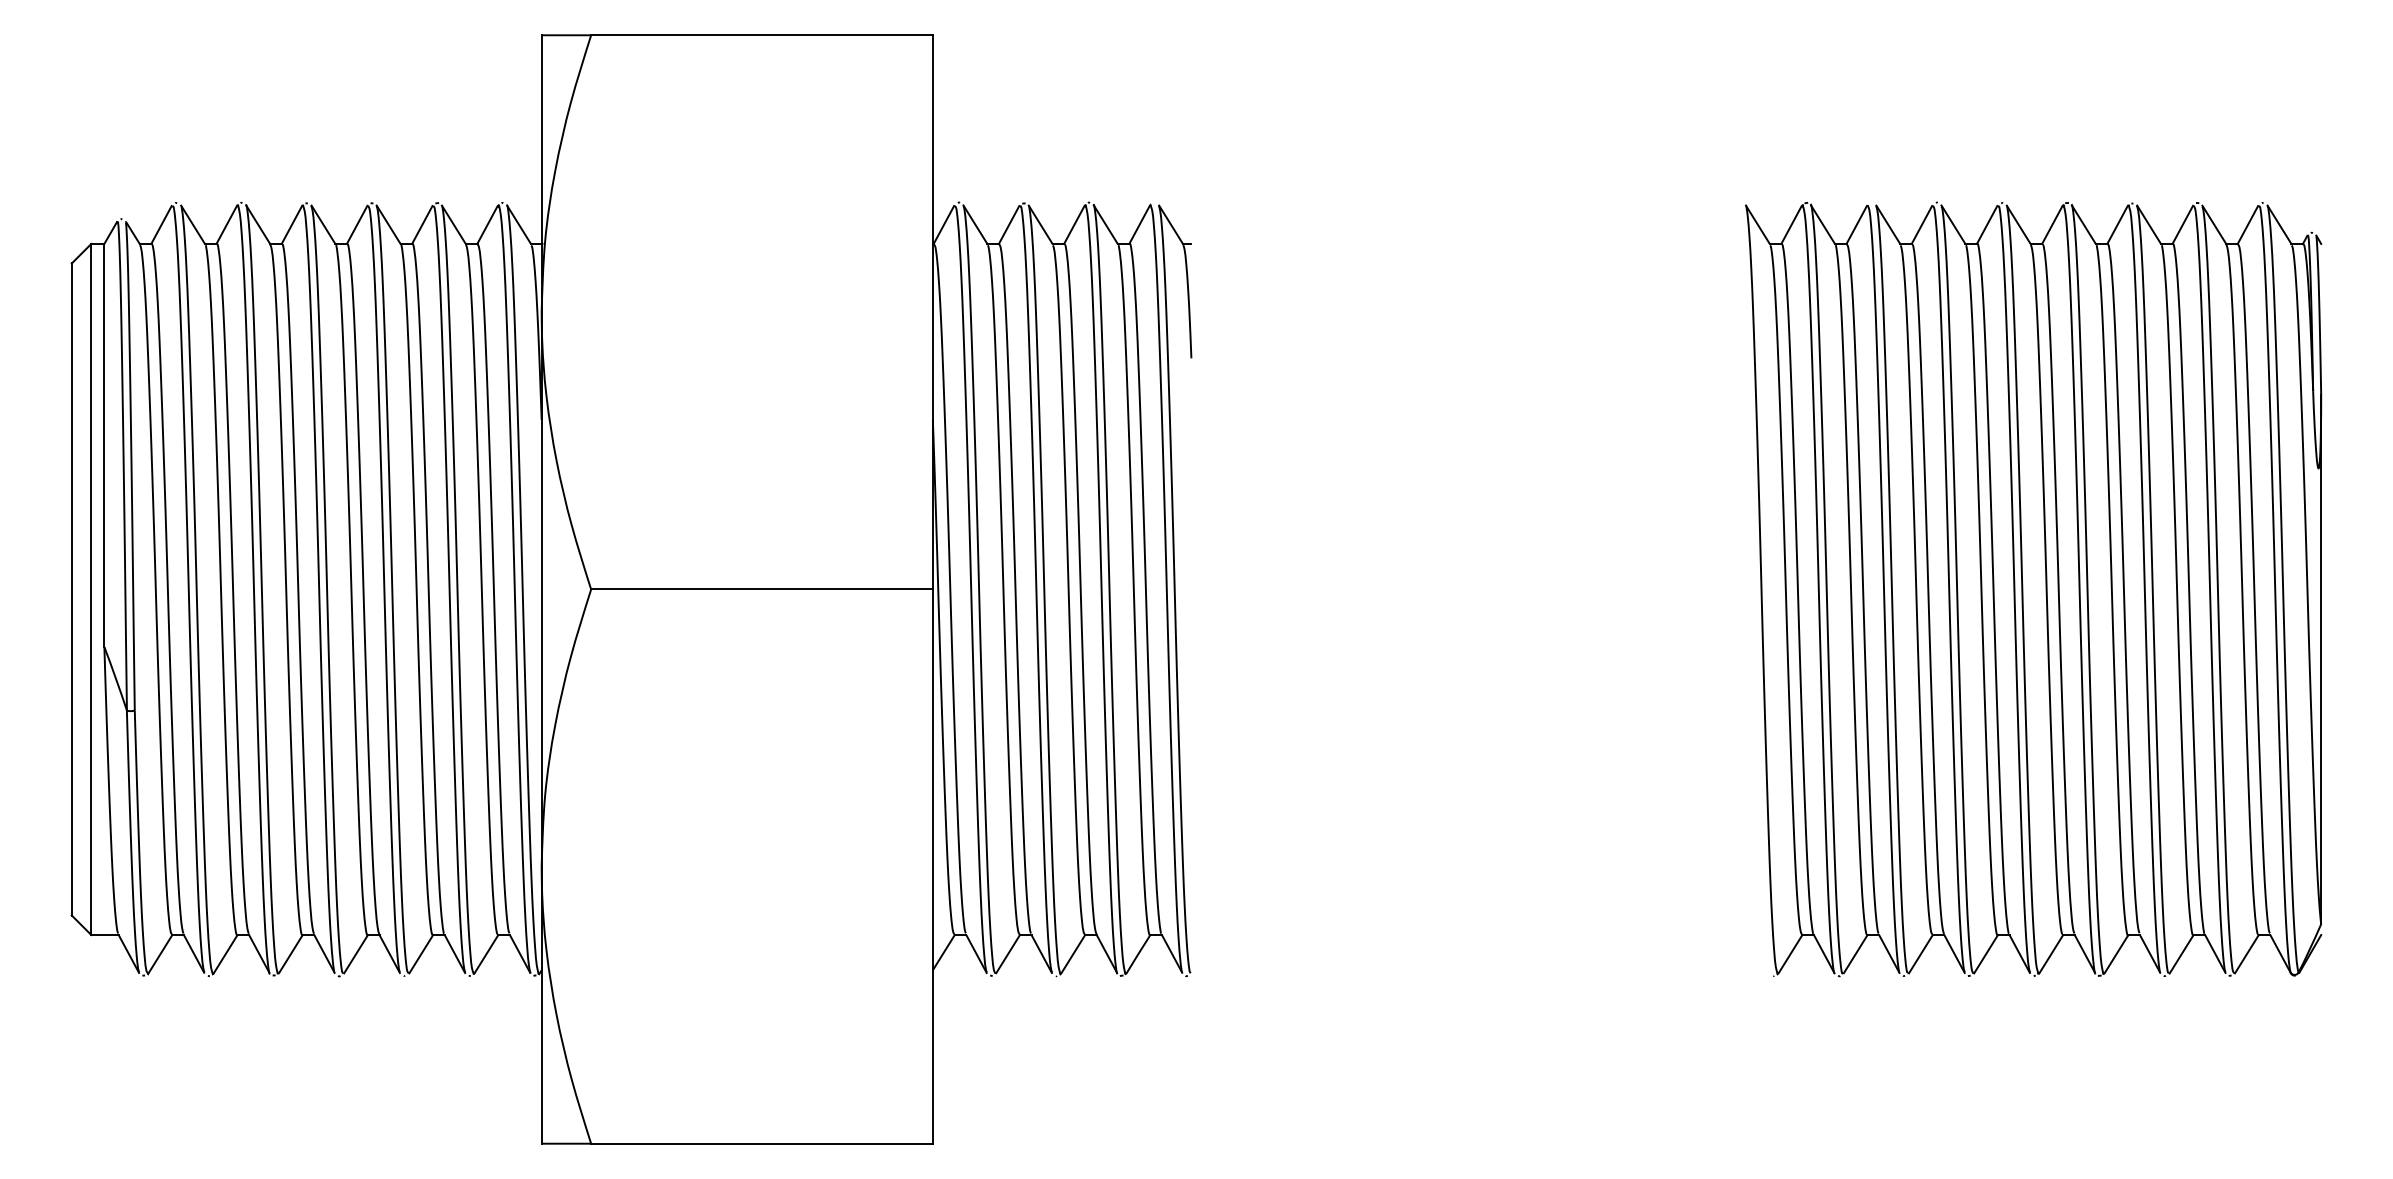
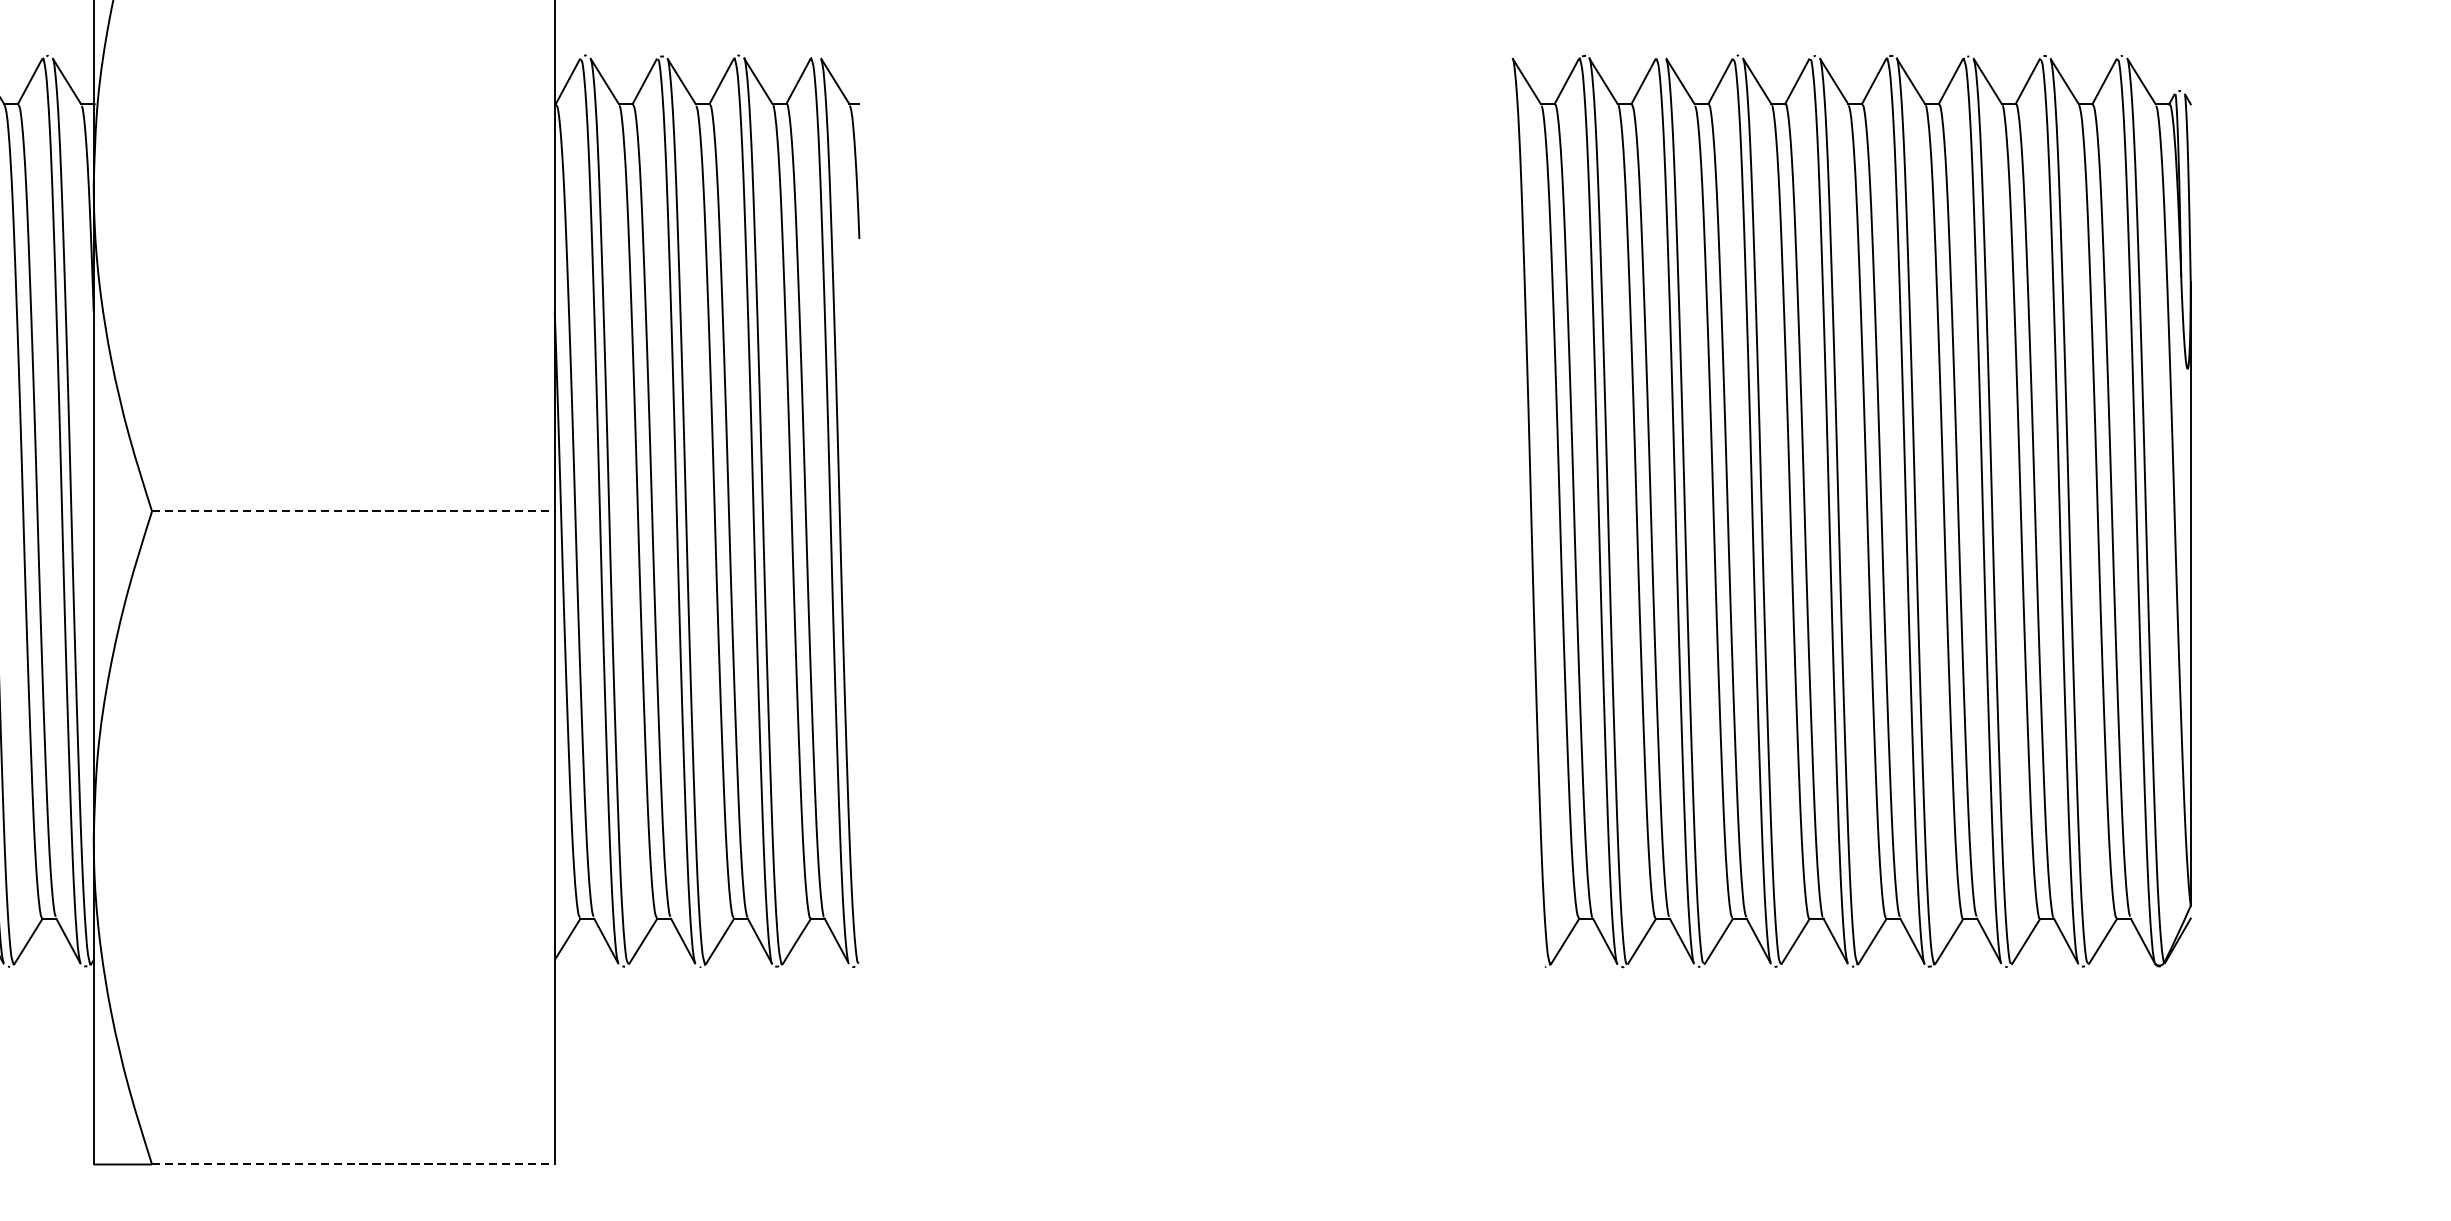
line: (762, 589) -> (353, 511), solid -> dashed
line: (762, 1143) -> (353, 1164), solid -> dashed

